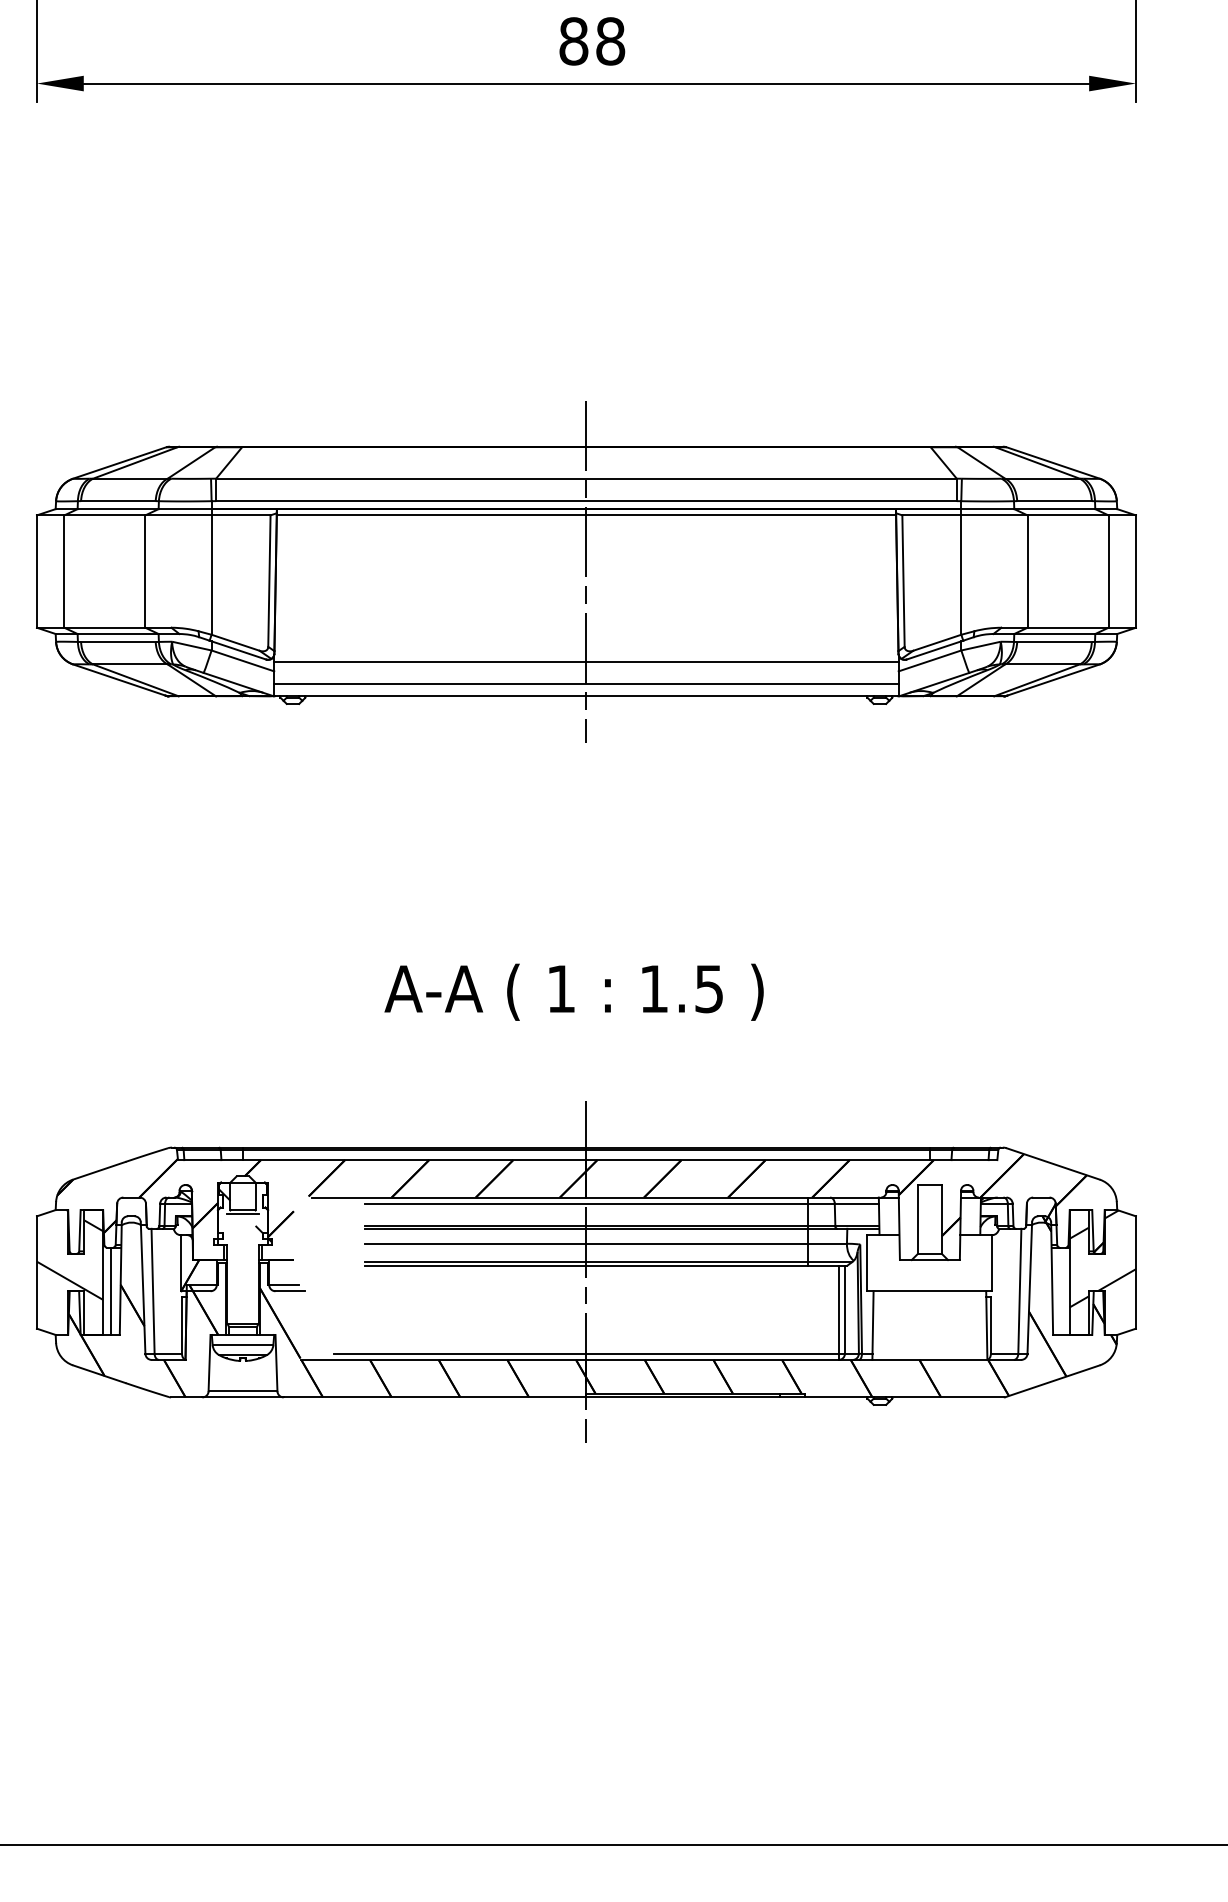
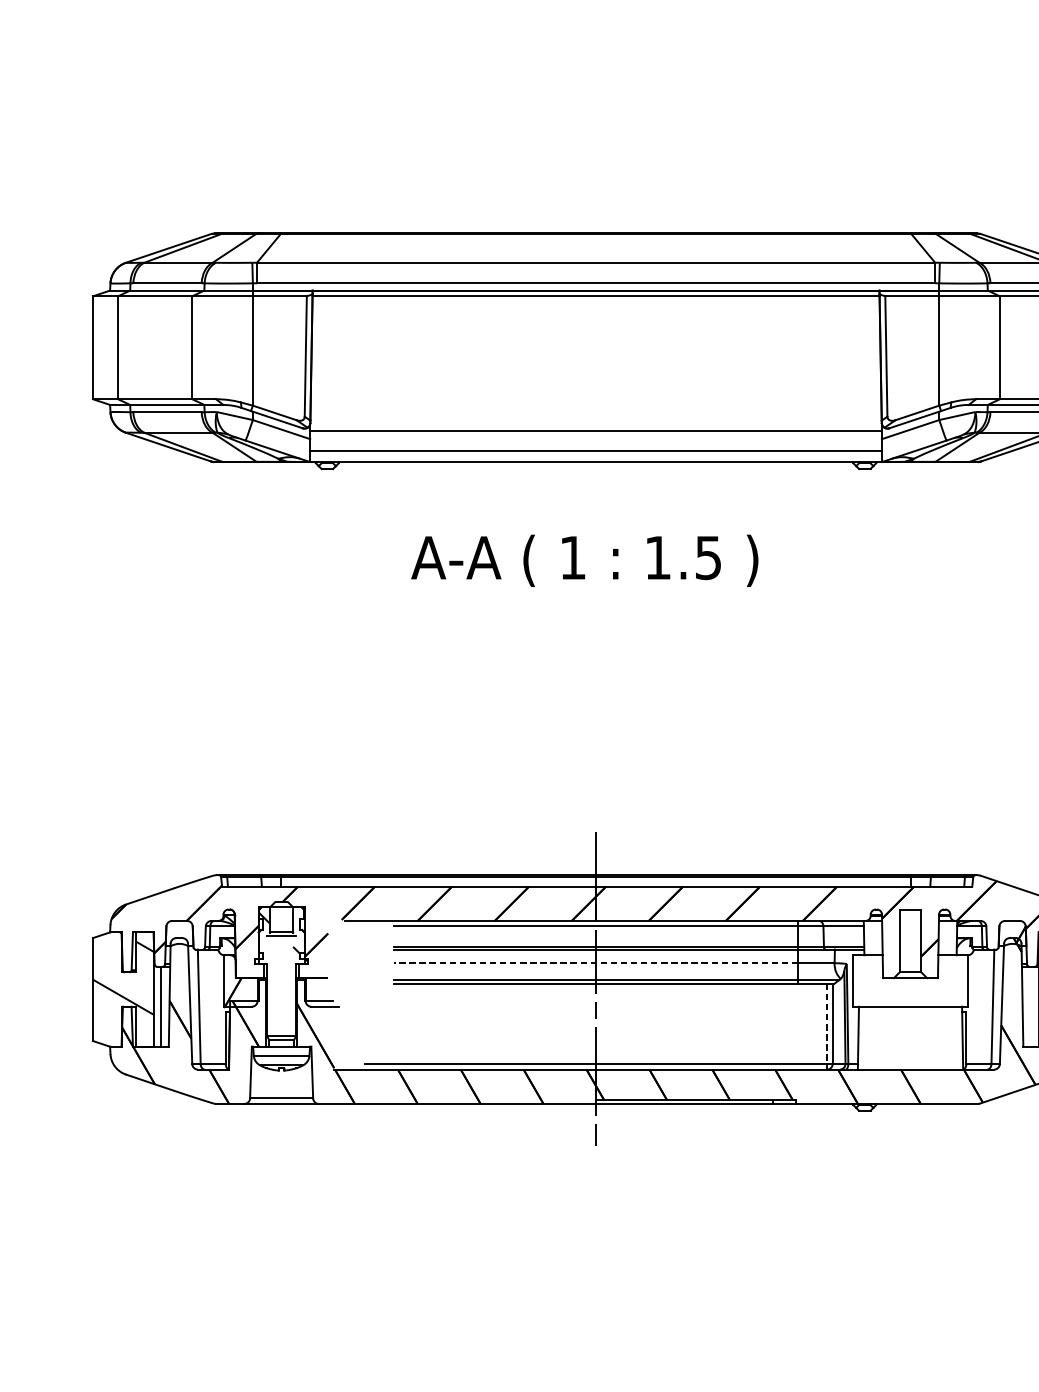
line: (586, 571) -> (596, 347), removed
text: (573, 991) -> (584, 560), moved
line: (585, 1243) -> (595, 962), solid -> dashed
line: (838, 1309) -> (826, 1023), solid -> dashed

